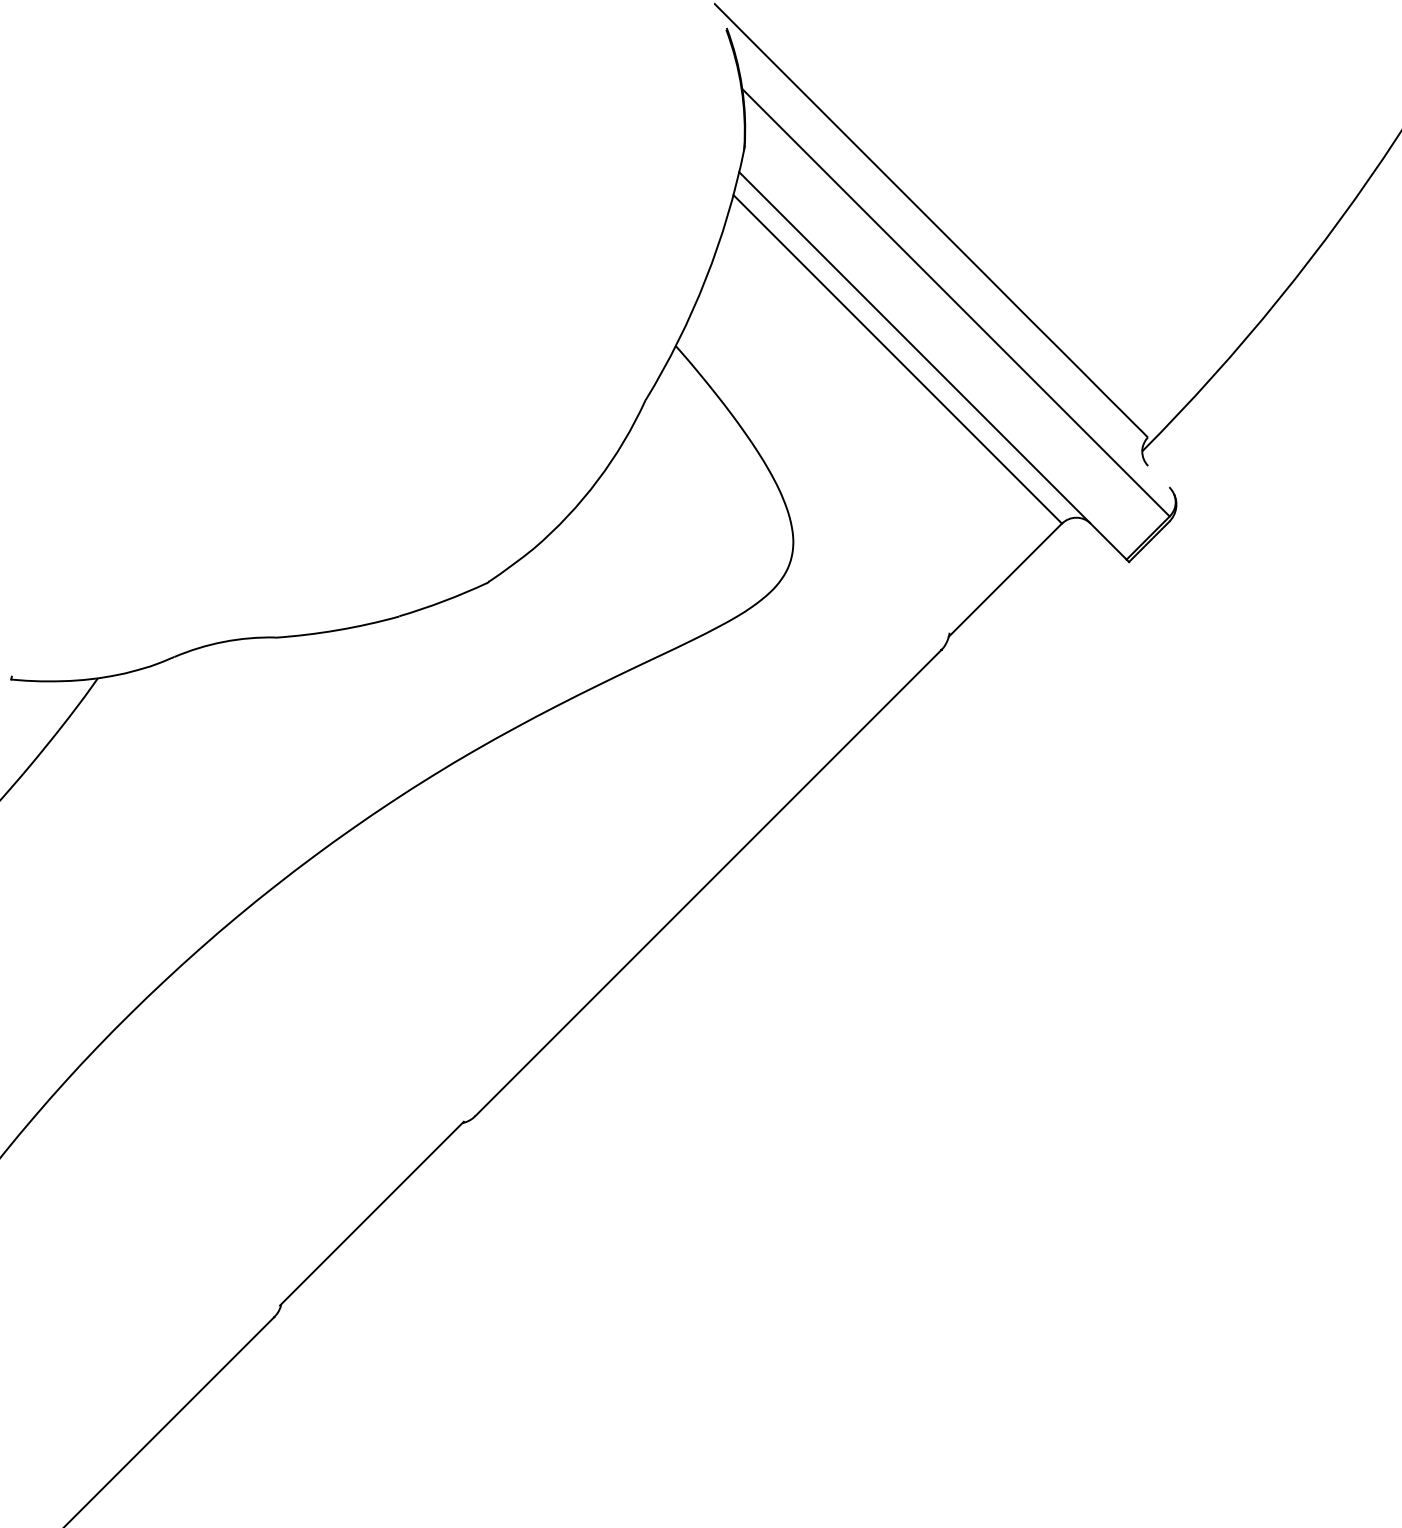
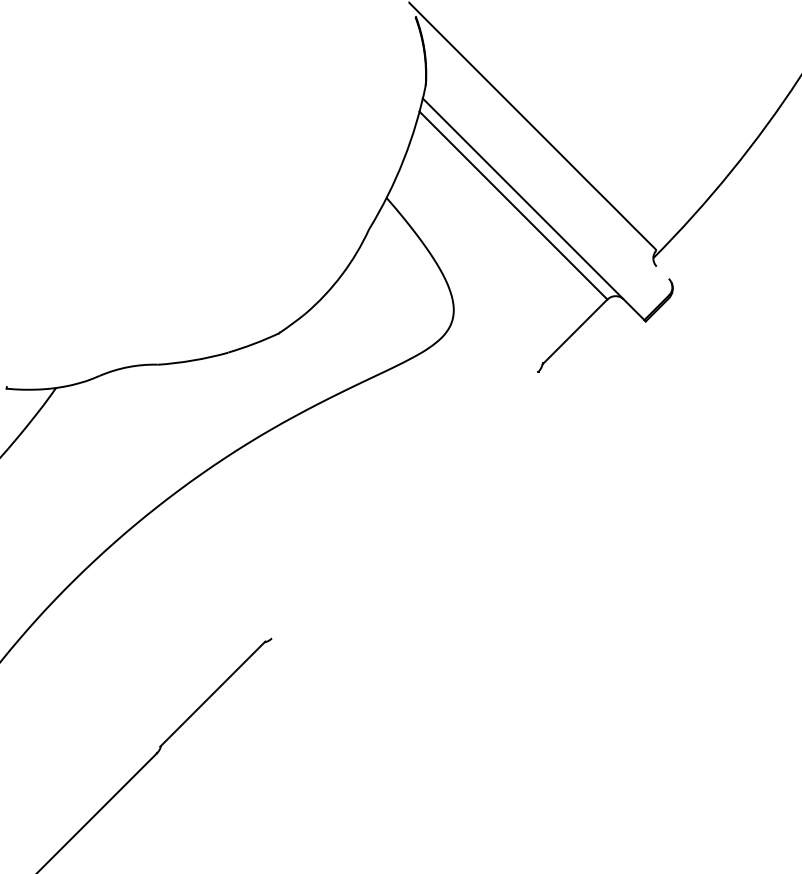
line: (955, 301) -> (546, 172), removed
line: (708, 882) -> (405, 504), removed

